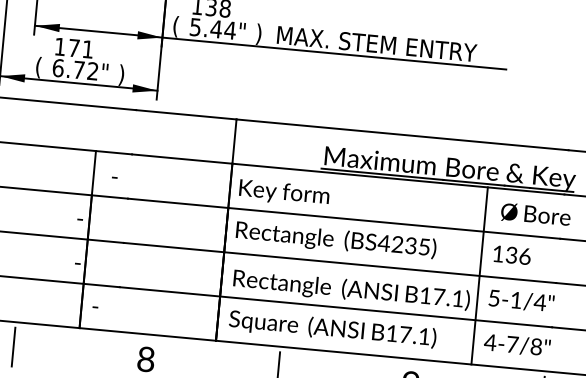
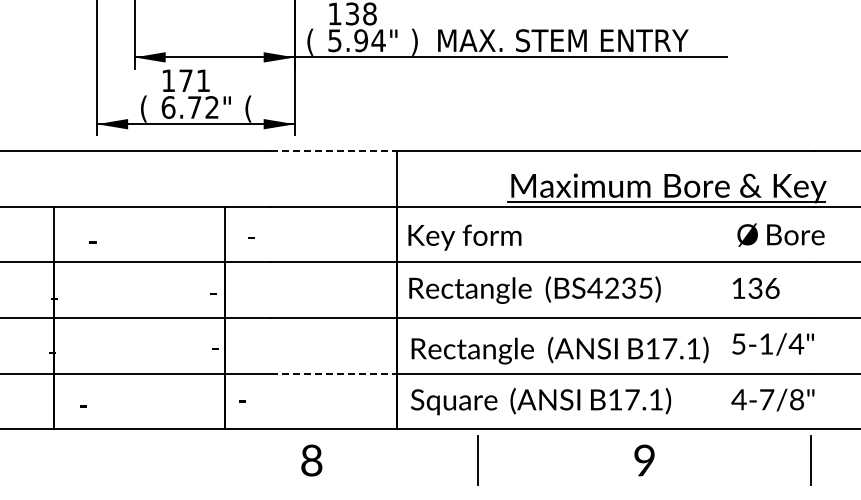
text: (215, 29) -> (360, 40), 5.44" -> 5.94"
text: (121, 74) -> (248, 108), ) -> (
line: (187, 114) -> (334, 150), solid -> dashed
line: (479, 275) -> (717, 317), removed
line: (170, 291) -> (334, 373), solid -> dashed
line: (13, 347) -> (145, 460), removed

